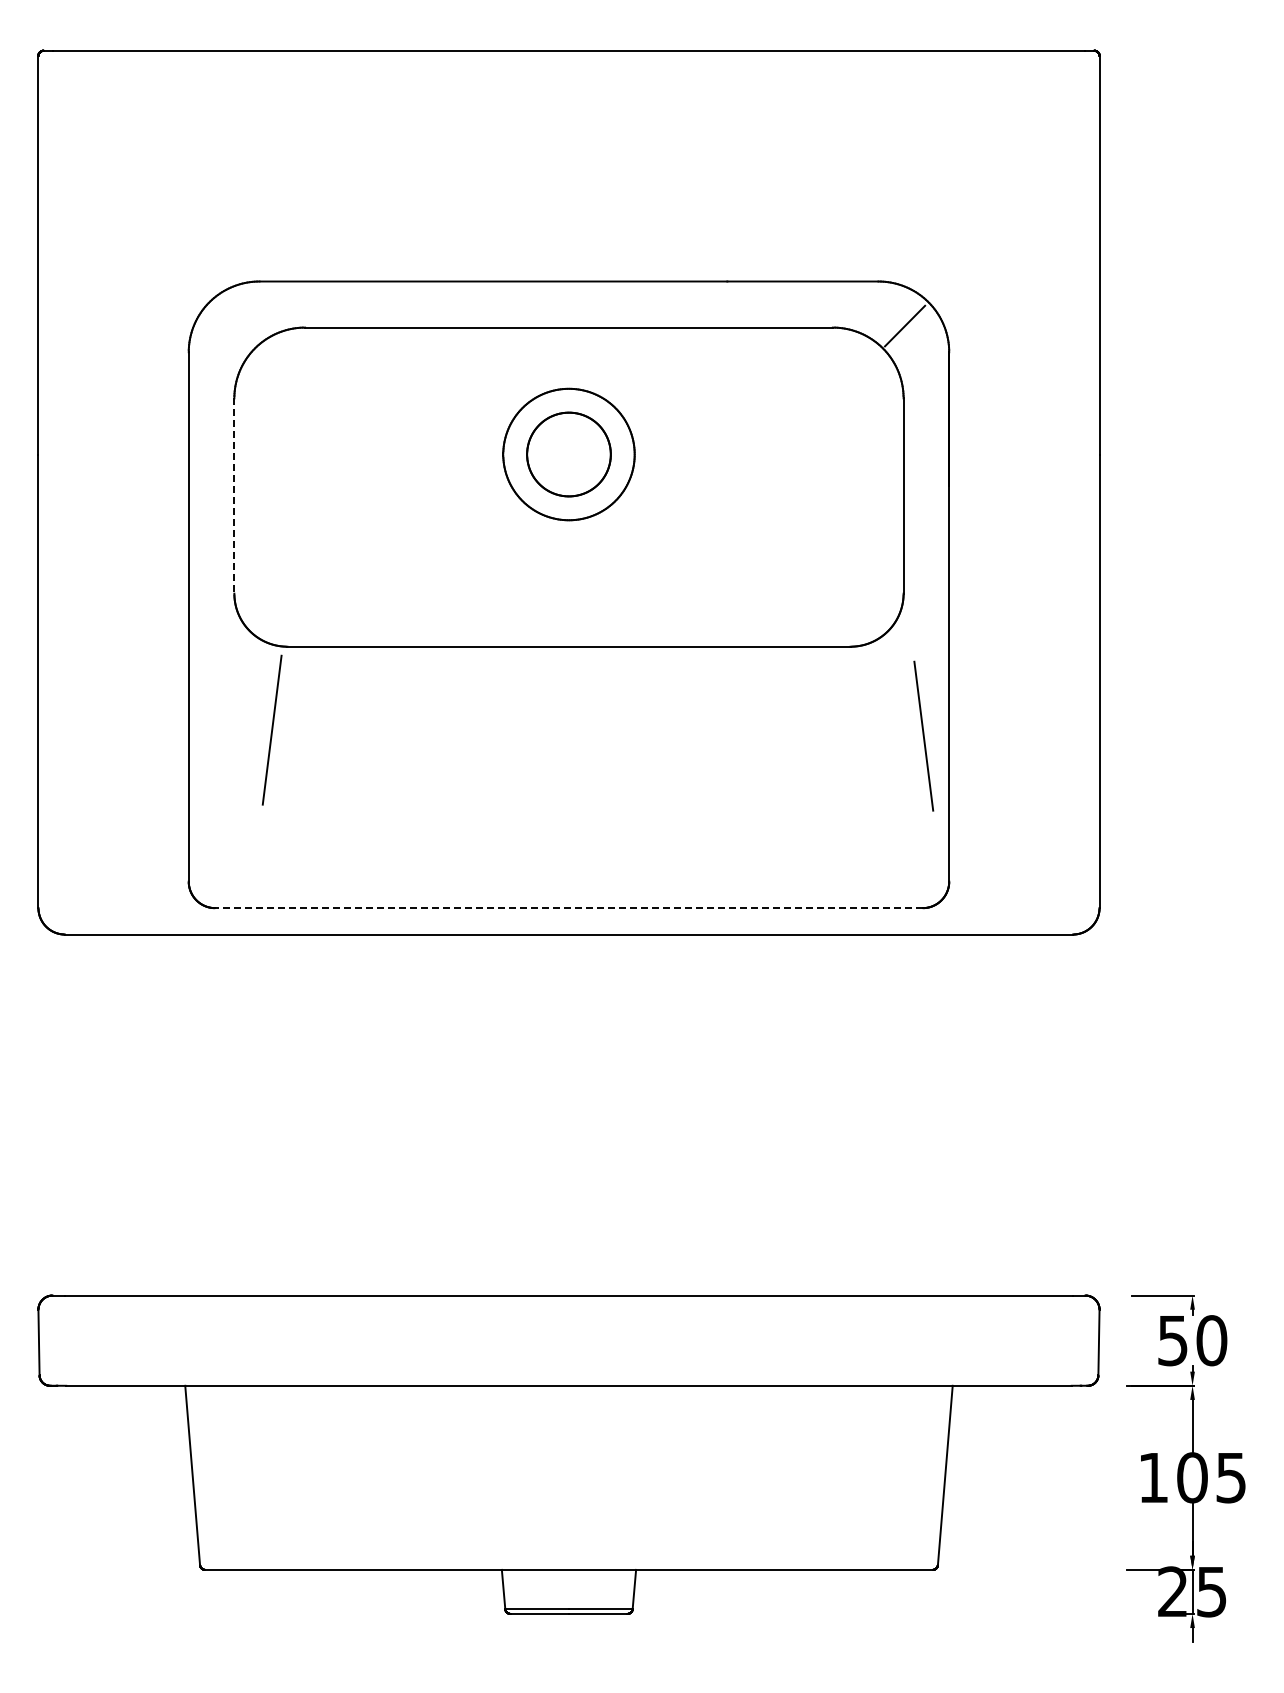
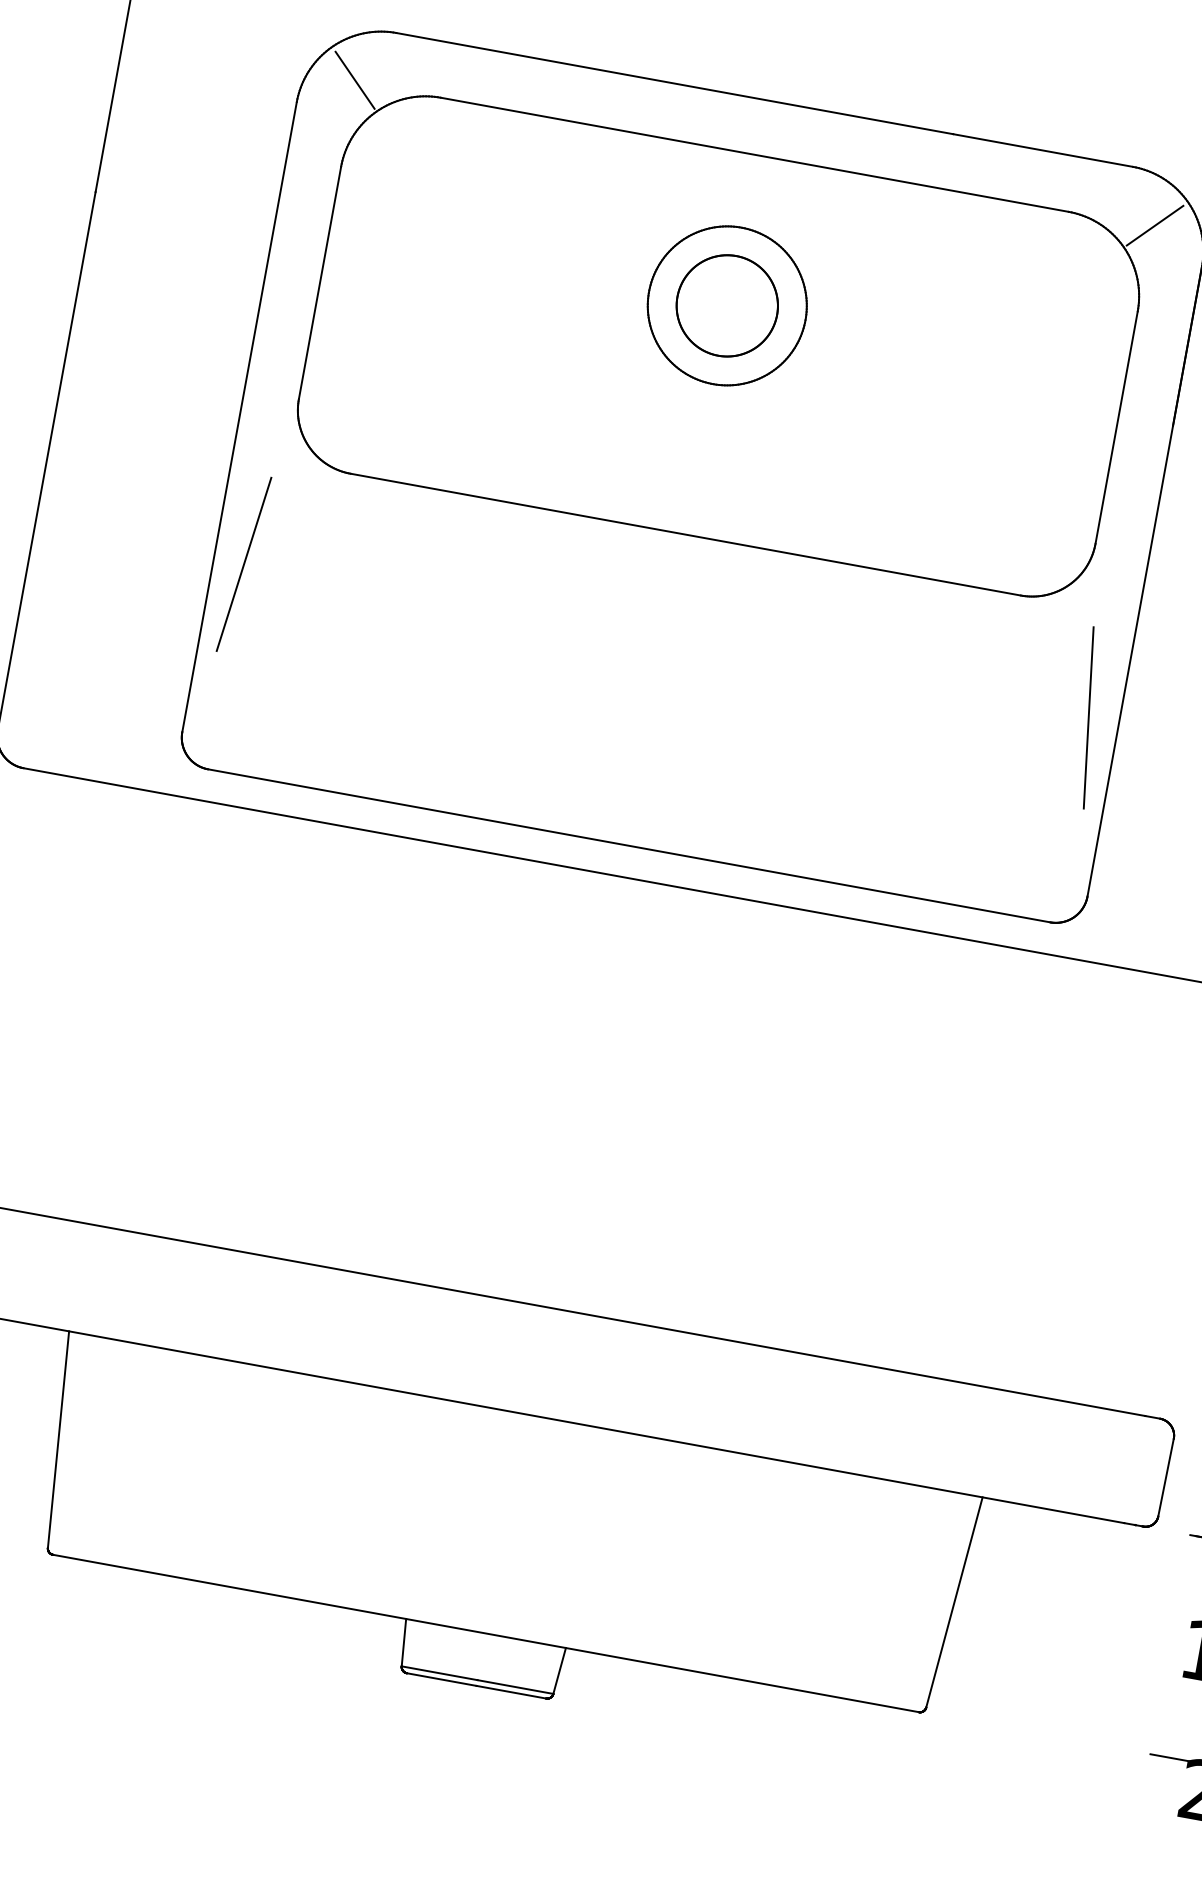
line: (232, 325) -> (354, 79), added
line: (234, 496) -> (320, 283), dashed -> solid
line: (271, 729) -> (243, 563), moved
line: (568, 908) -> (628, 846), dashed -> solid

